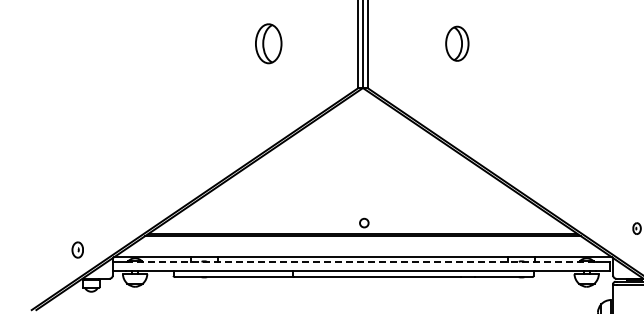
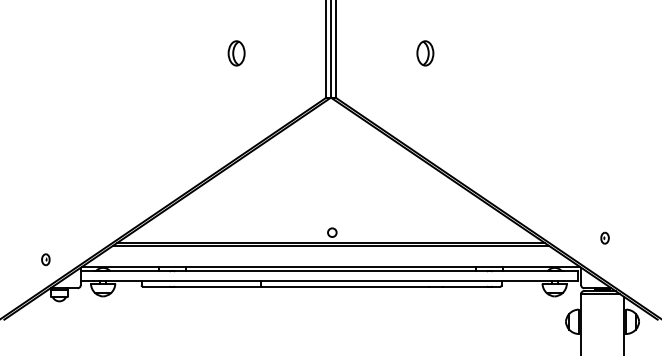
part: (268, 43) -> (236, 53), size x0.62
part: (457, 43) -> (425, 53), size x0.71
part: (77, 249) -> (45, 259), size x0.71
line: (360, 261) -> (328, 271), dashed -> solid

